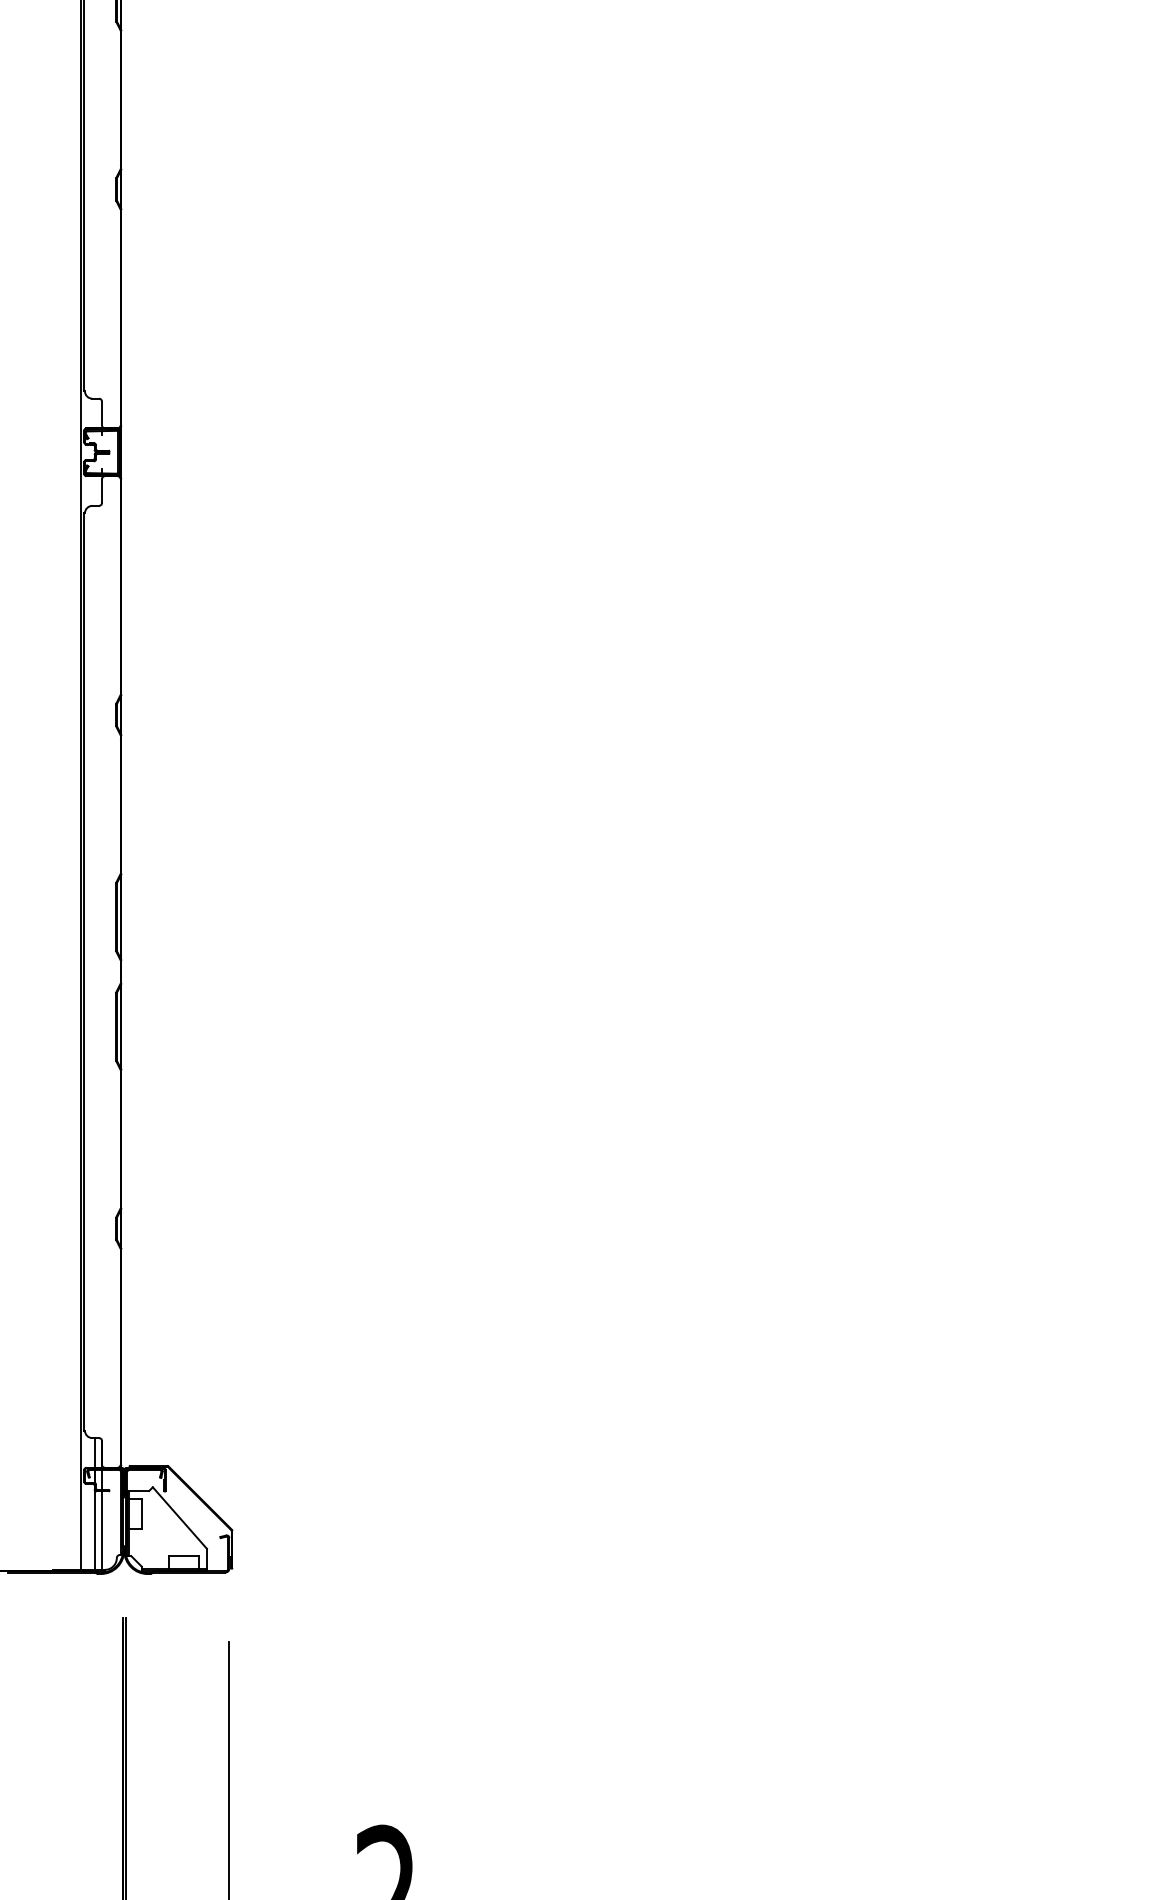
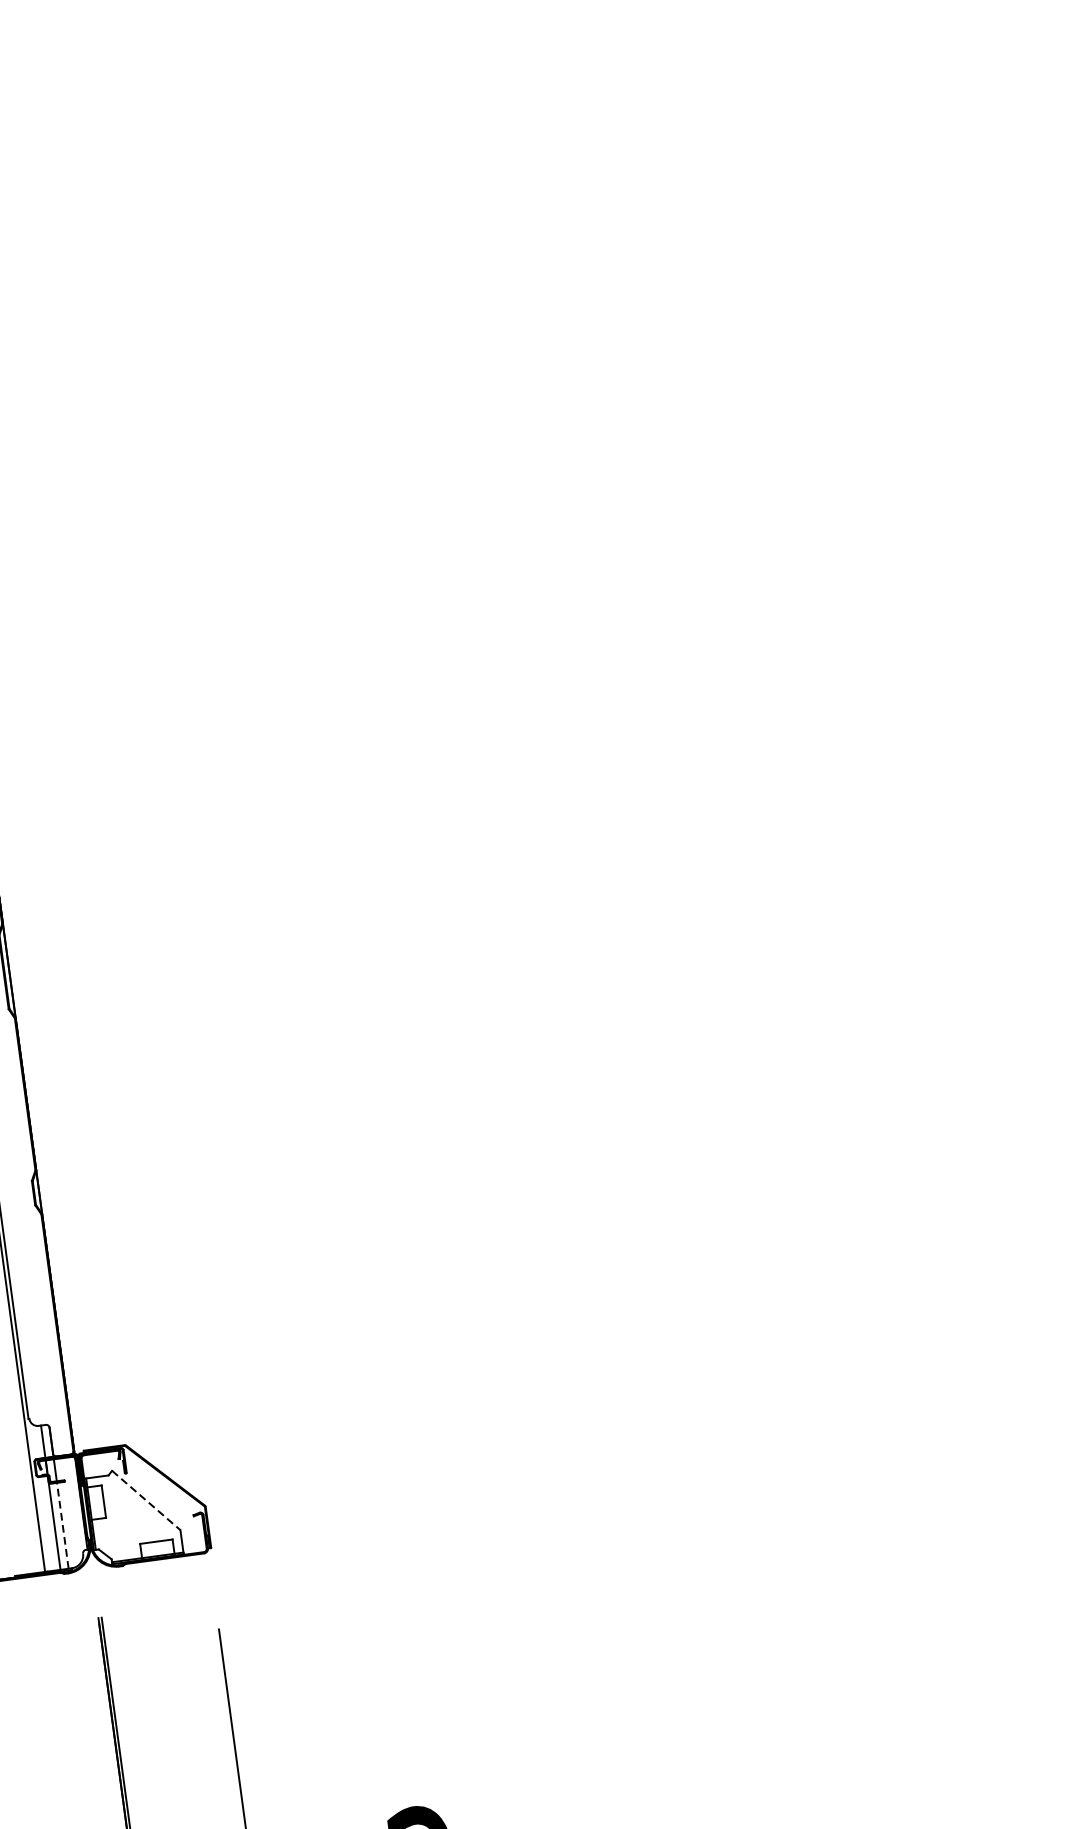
line: (179, 1518) -> (145, 1501), solid -> dashed
line: (102, 1530) -> (63, 1525), solid -> dashed

